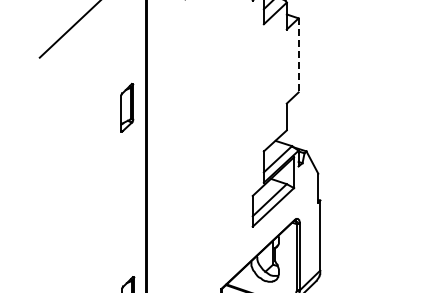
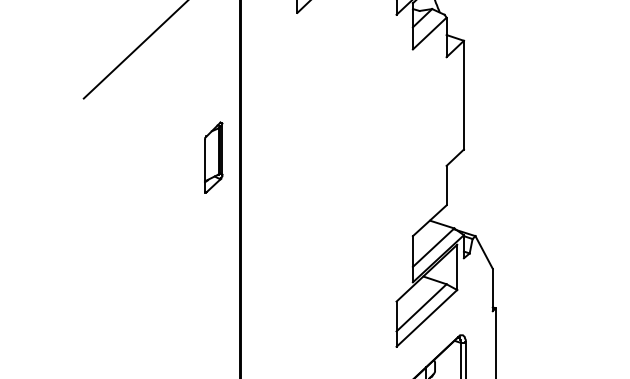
line: (298, 55) -> (463, 95), dashed -> solid
part: (127, 107) -> (214, 156), moved

